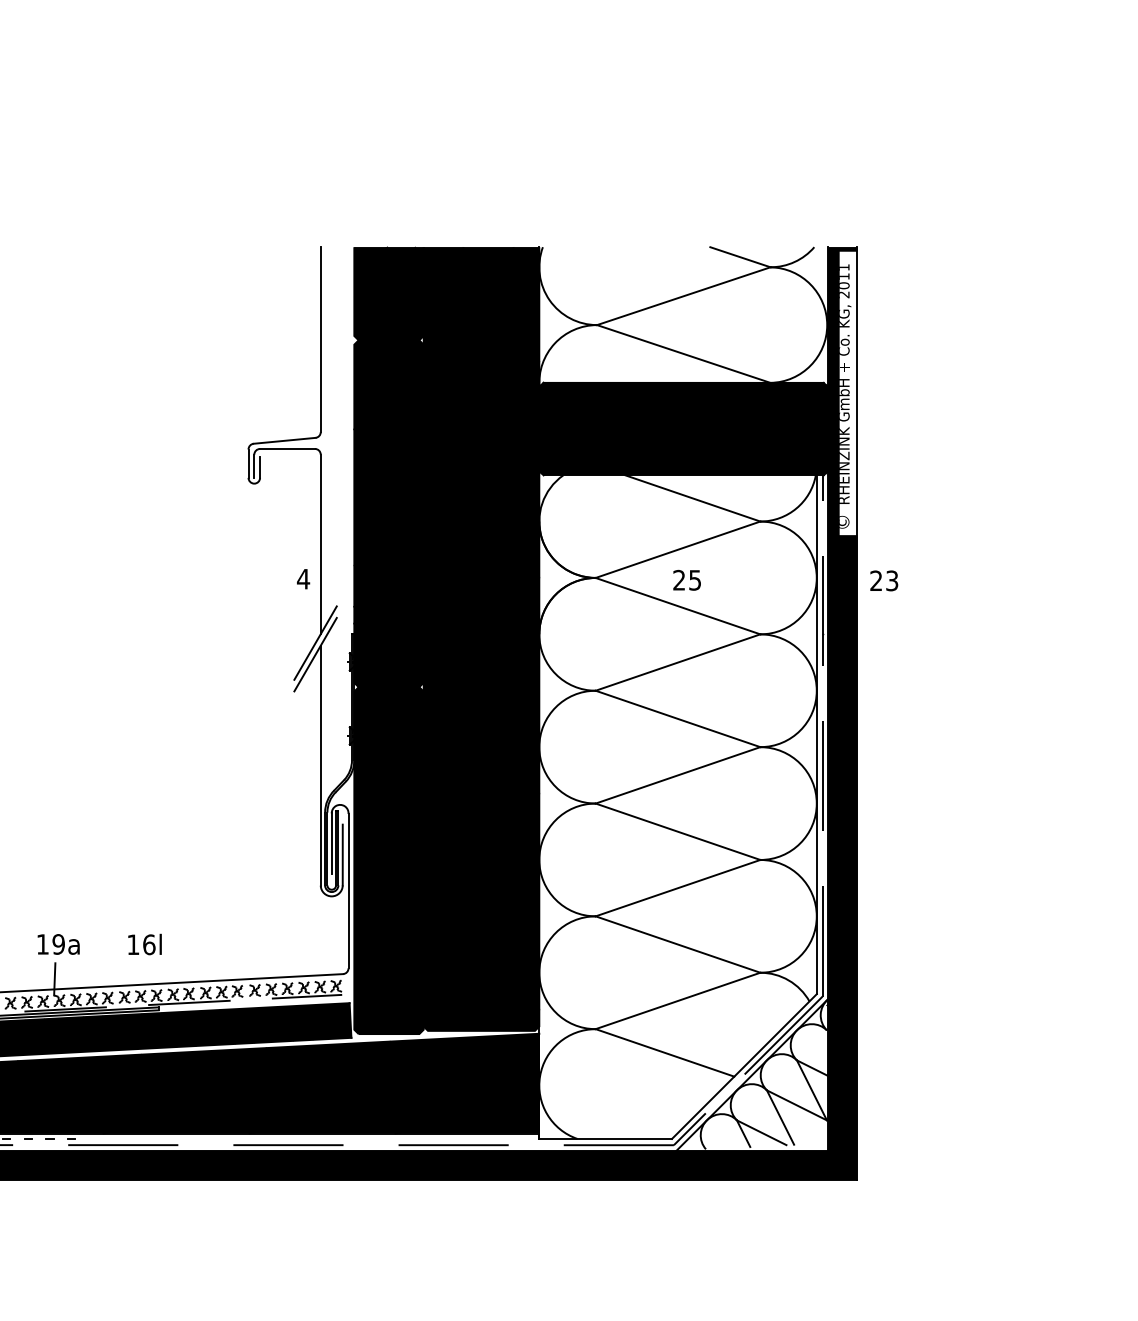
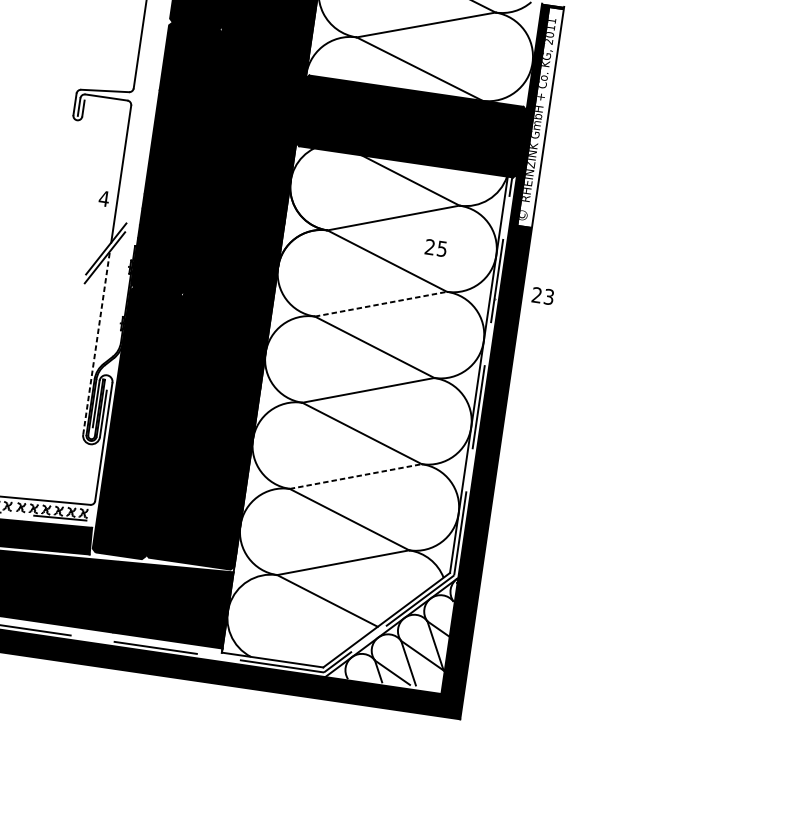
text: (686, 579) -> (435, 247), moved
text: (884, 580) -> (543, 295), moved
line: (678, 662) -> (381, 304), solid -> dashed
line: (320, 765) -> (96, 343), solid -> dashed
line: (678, 888) -> (356, 476), solid -> dashed

